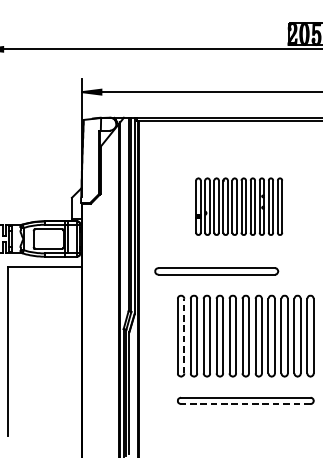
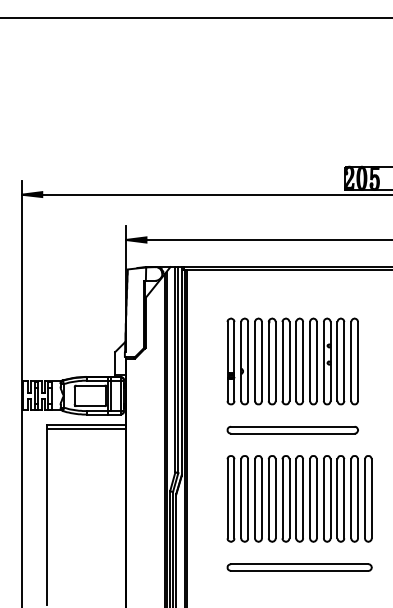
part: (239, 206) -> (292, 361), size x1.43
line: (43, 269) -> (85, 428), added
part: (216, 270) -> (292, 429), moved
line: (184, 335) -> (234, 498), dashed -> solid
line: (245, 404) -> (299, 571), dashed -> solid

